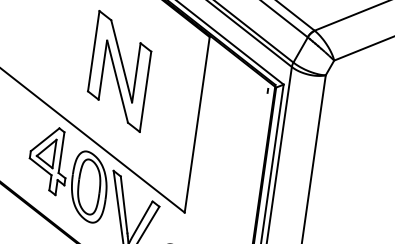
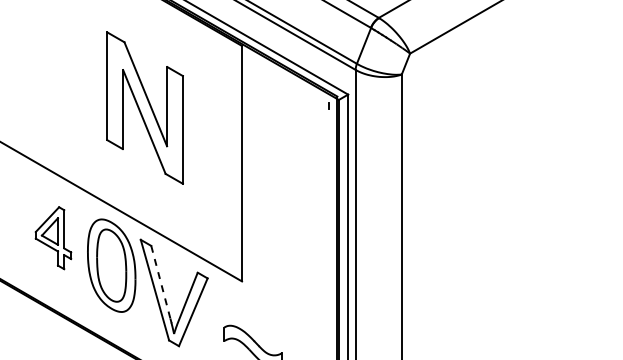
part: (119, 71) -> (144, 107), moved
part: (48, 159) -> (53, 237), size x0.7
line: (124, 205) -> (161, 283), solid -> dashed

